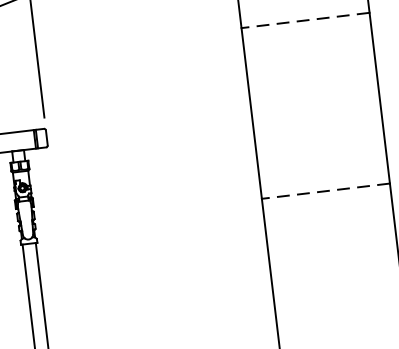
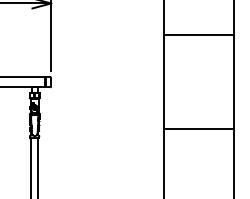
line: (305, 20) -> (198, 35), dashed -> solid
line: (325, 191) -> (198, 129), dashed -> solid

